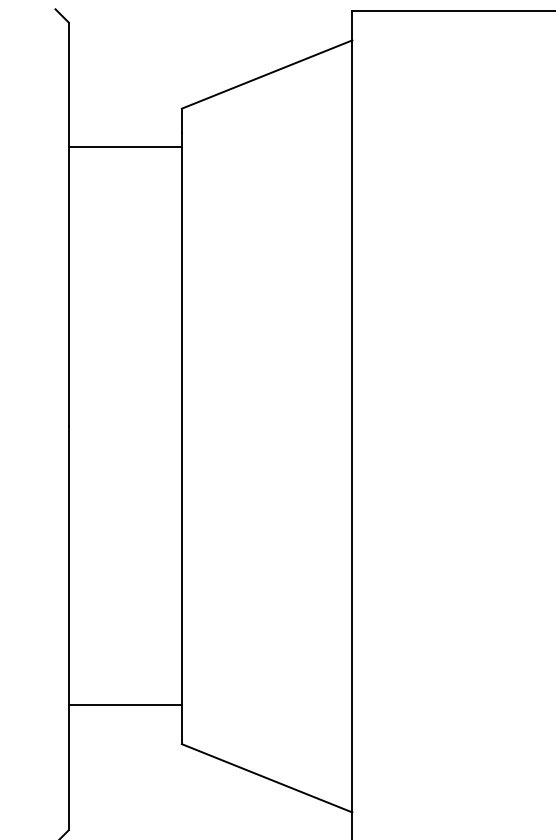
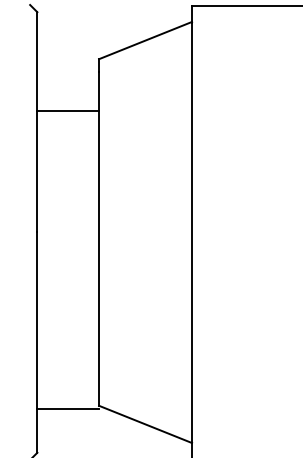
line: (125, 147) -> (68, 111), moved
line: (125, 705) -> (68, 408), moved

